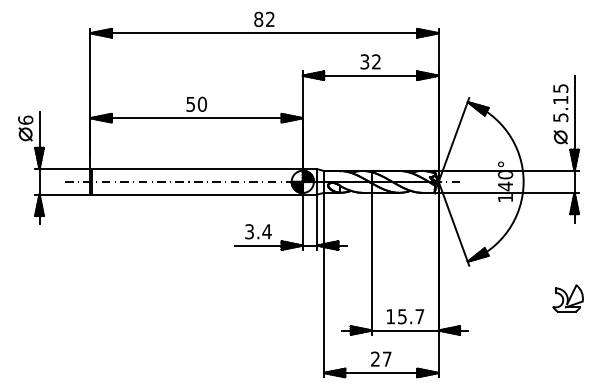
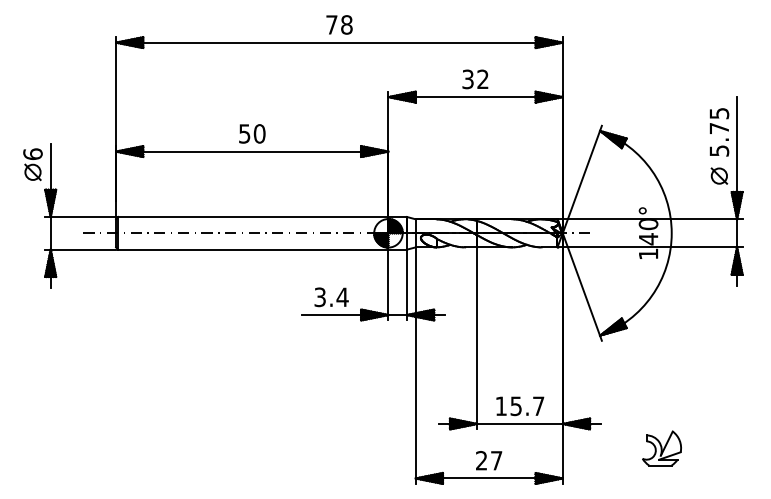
text: (264, 19) -> (339, 25), 82 -> 78
text: (560, 100) -> (719, 128), 5.15 -> 5.75
part: (567, 298) -> (661, 448), moved

